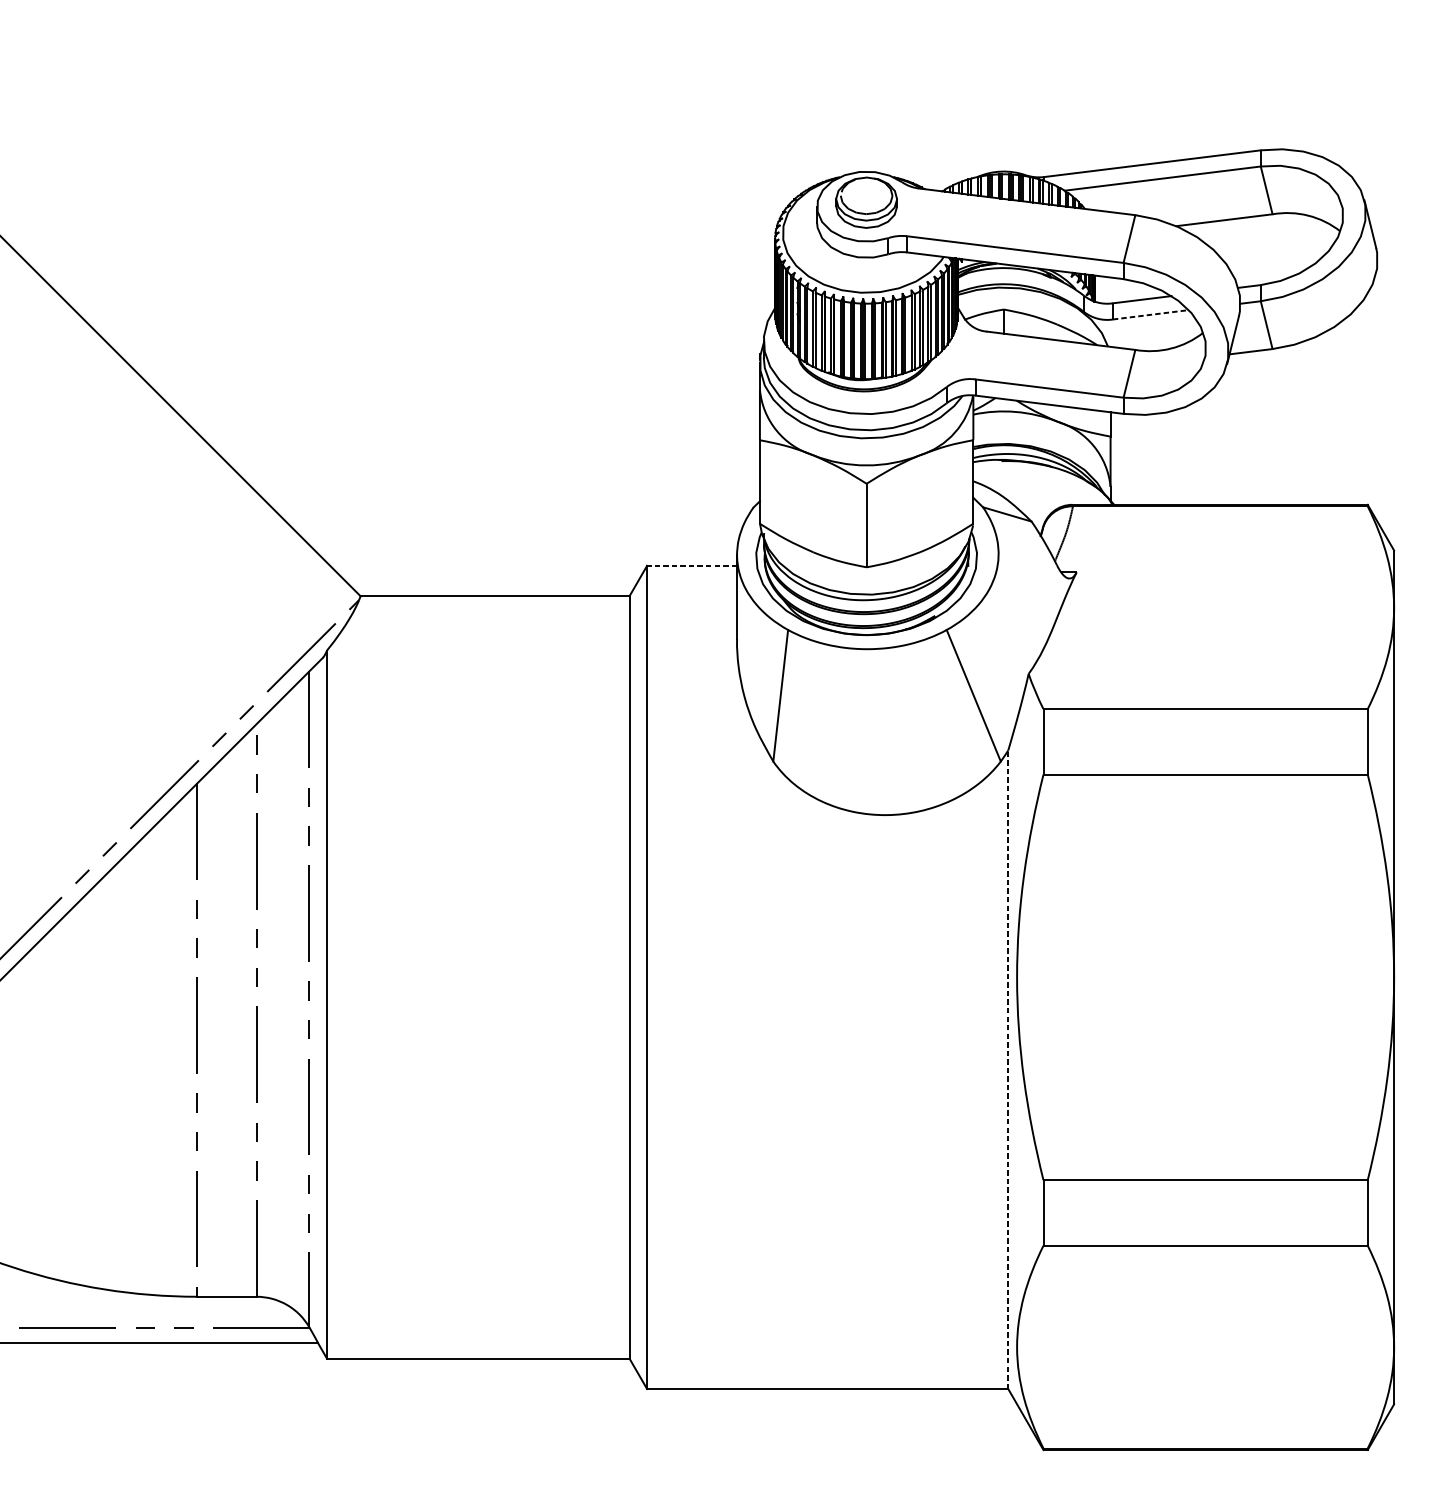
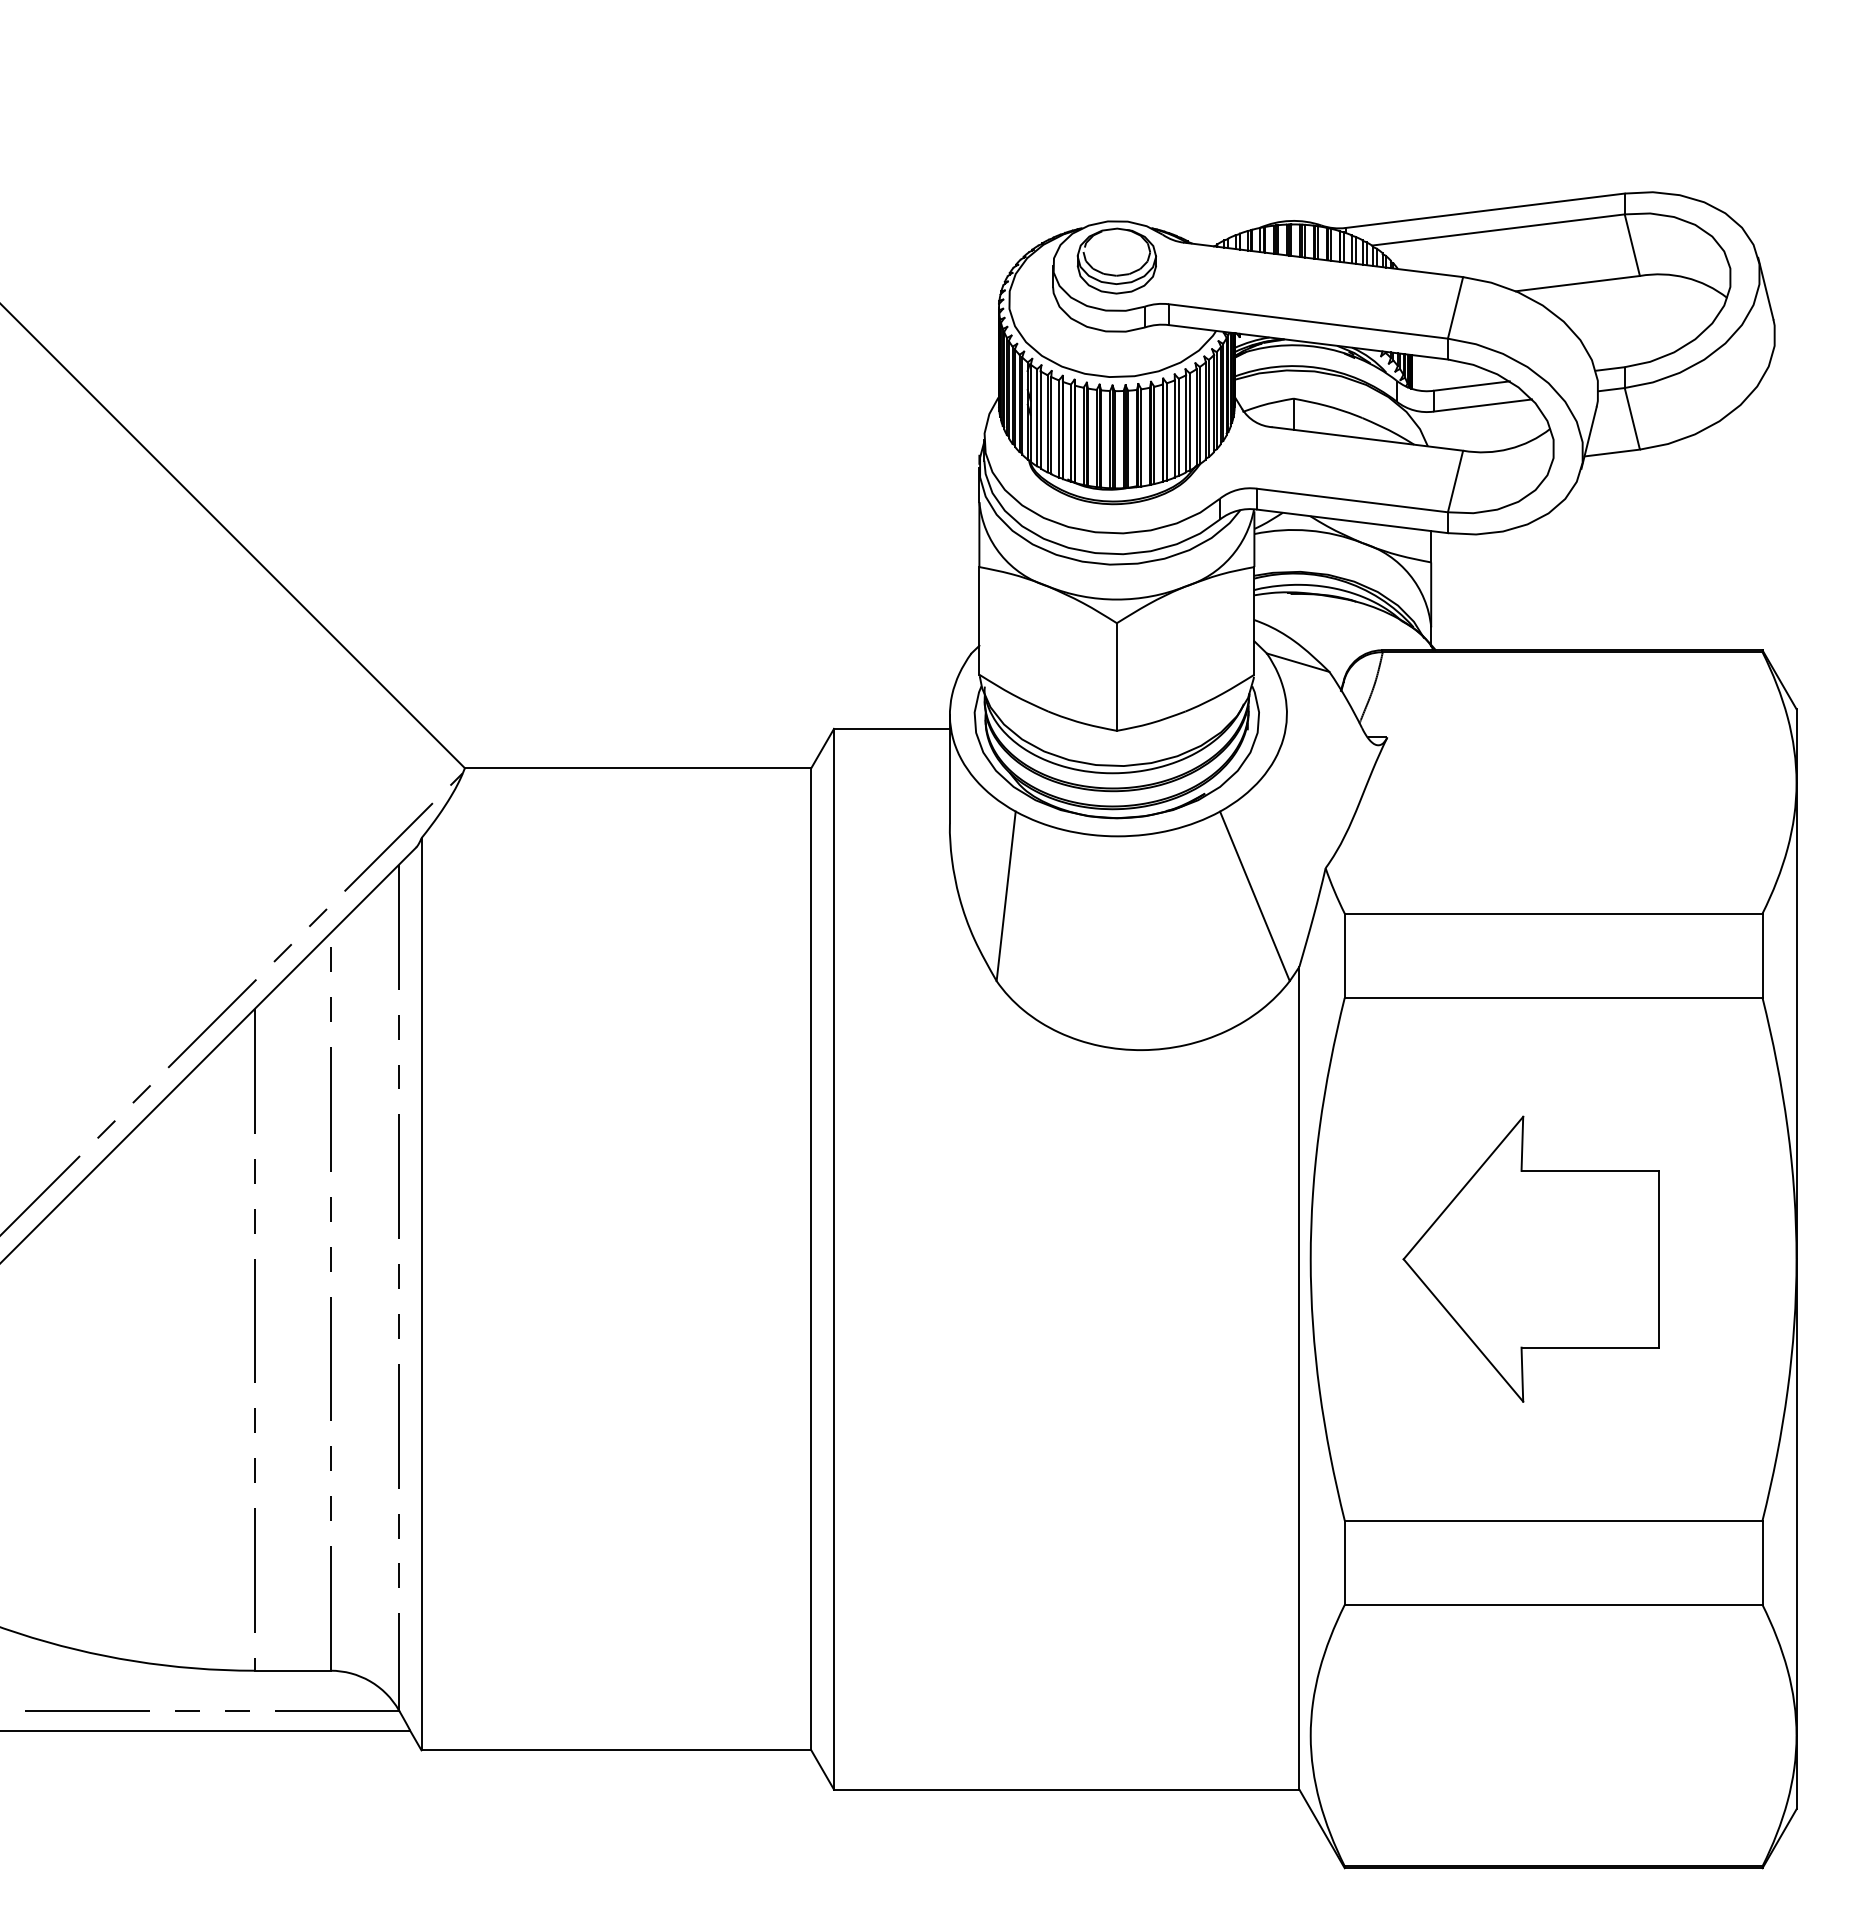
line: (1151, 314) -> (1483, 405), dashed -> solid
line: (691, 565) -> (891, 728), dashed -> solid
part: (1187, 976) -> (1530, 1258), added
line: (1008, 1069) -> (1299, 1377), dashed -> solid

